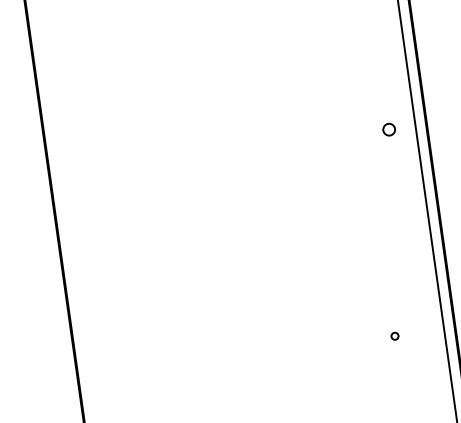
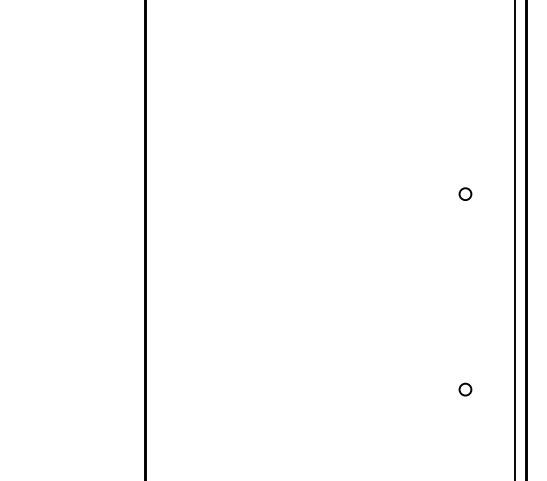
circle: (389, 129) -> (465, 193), moved
circle: (395, 336) -> (465, 389), size x1.67

